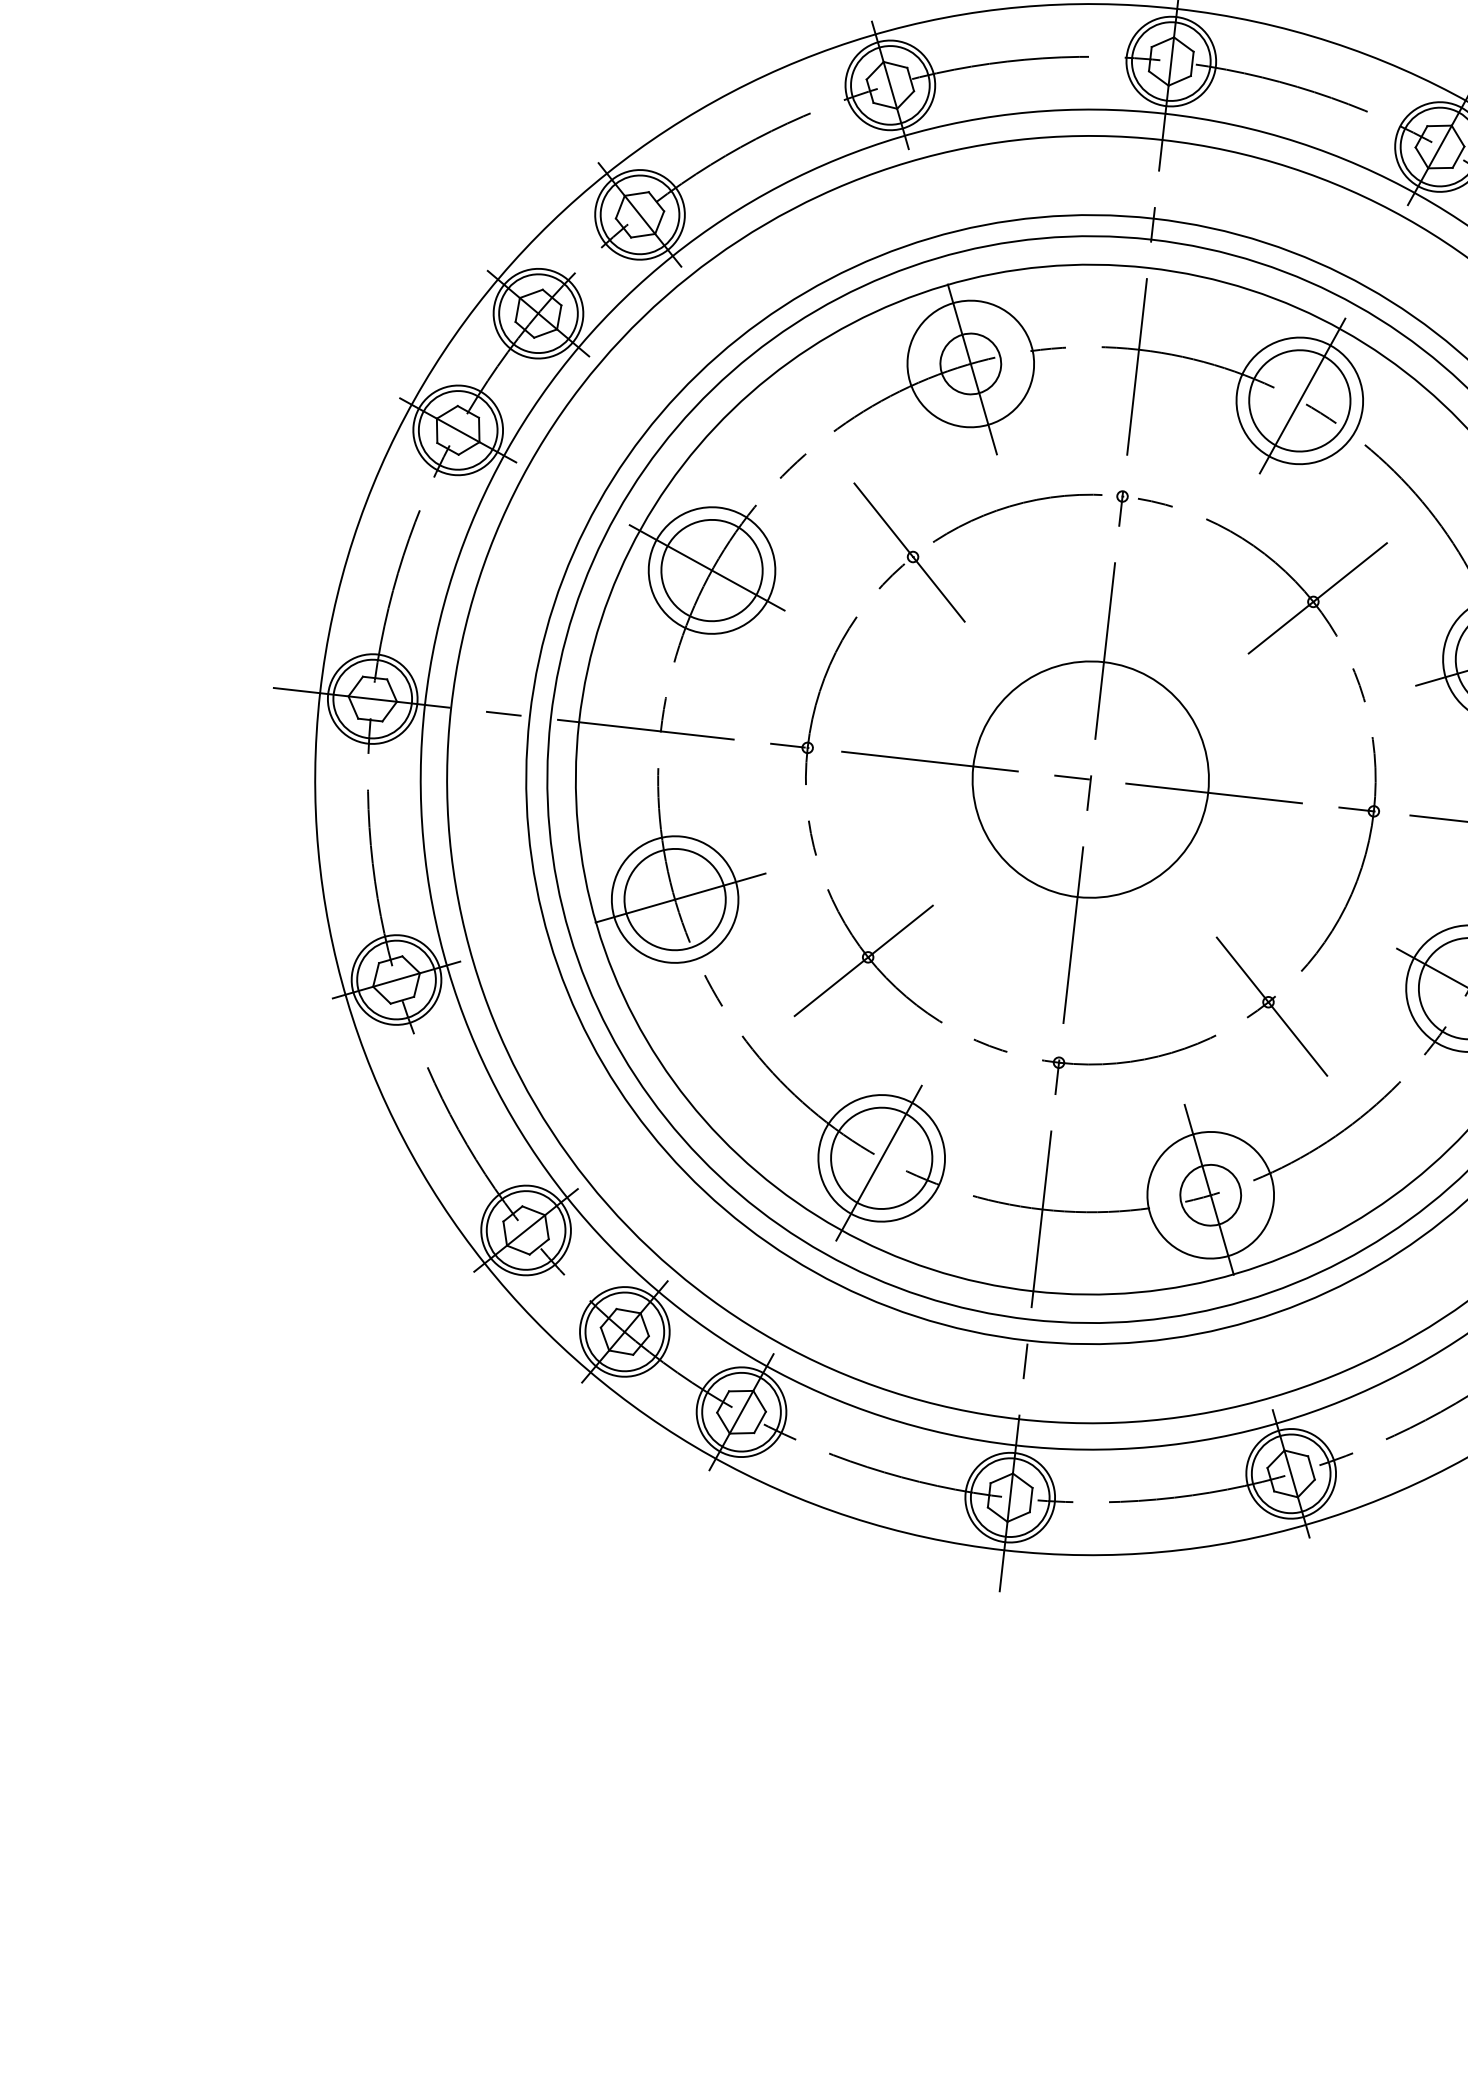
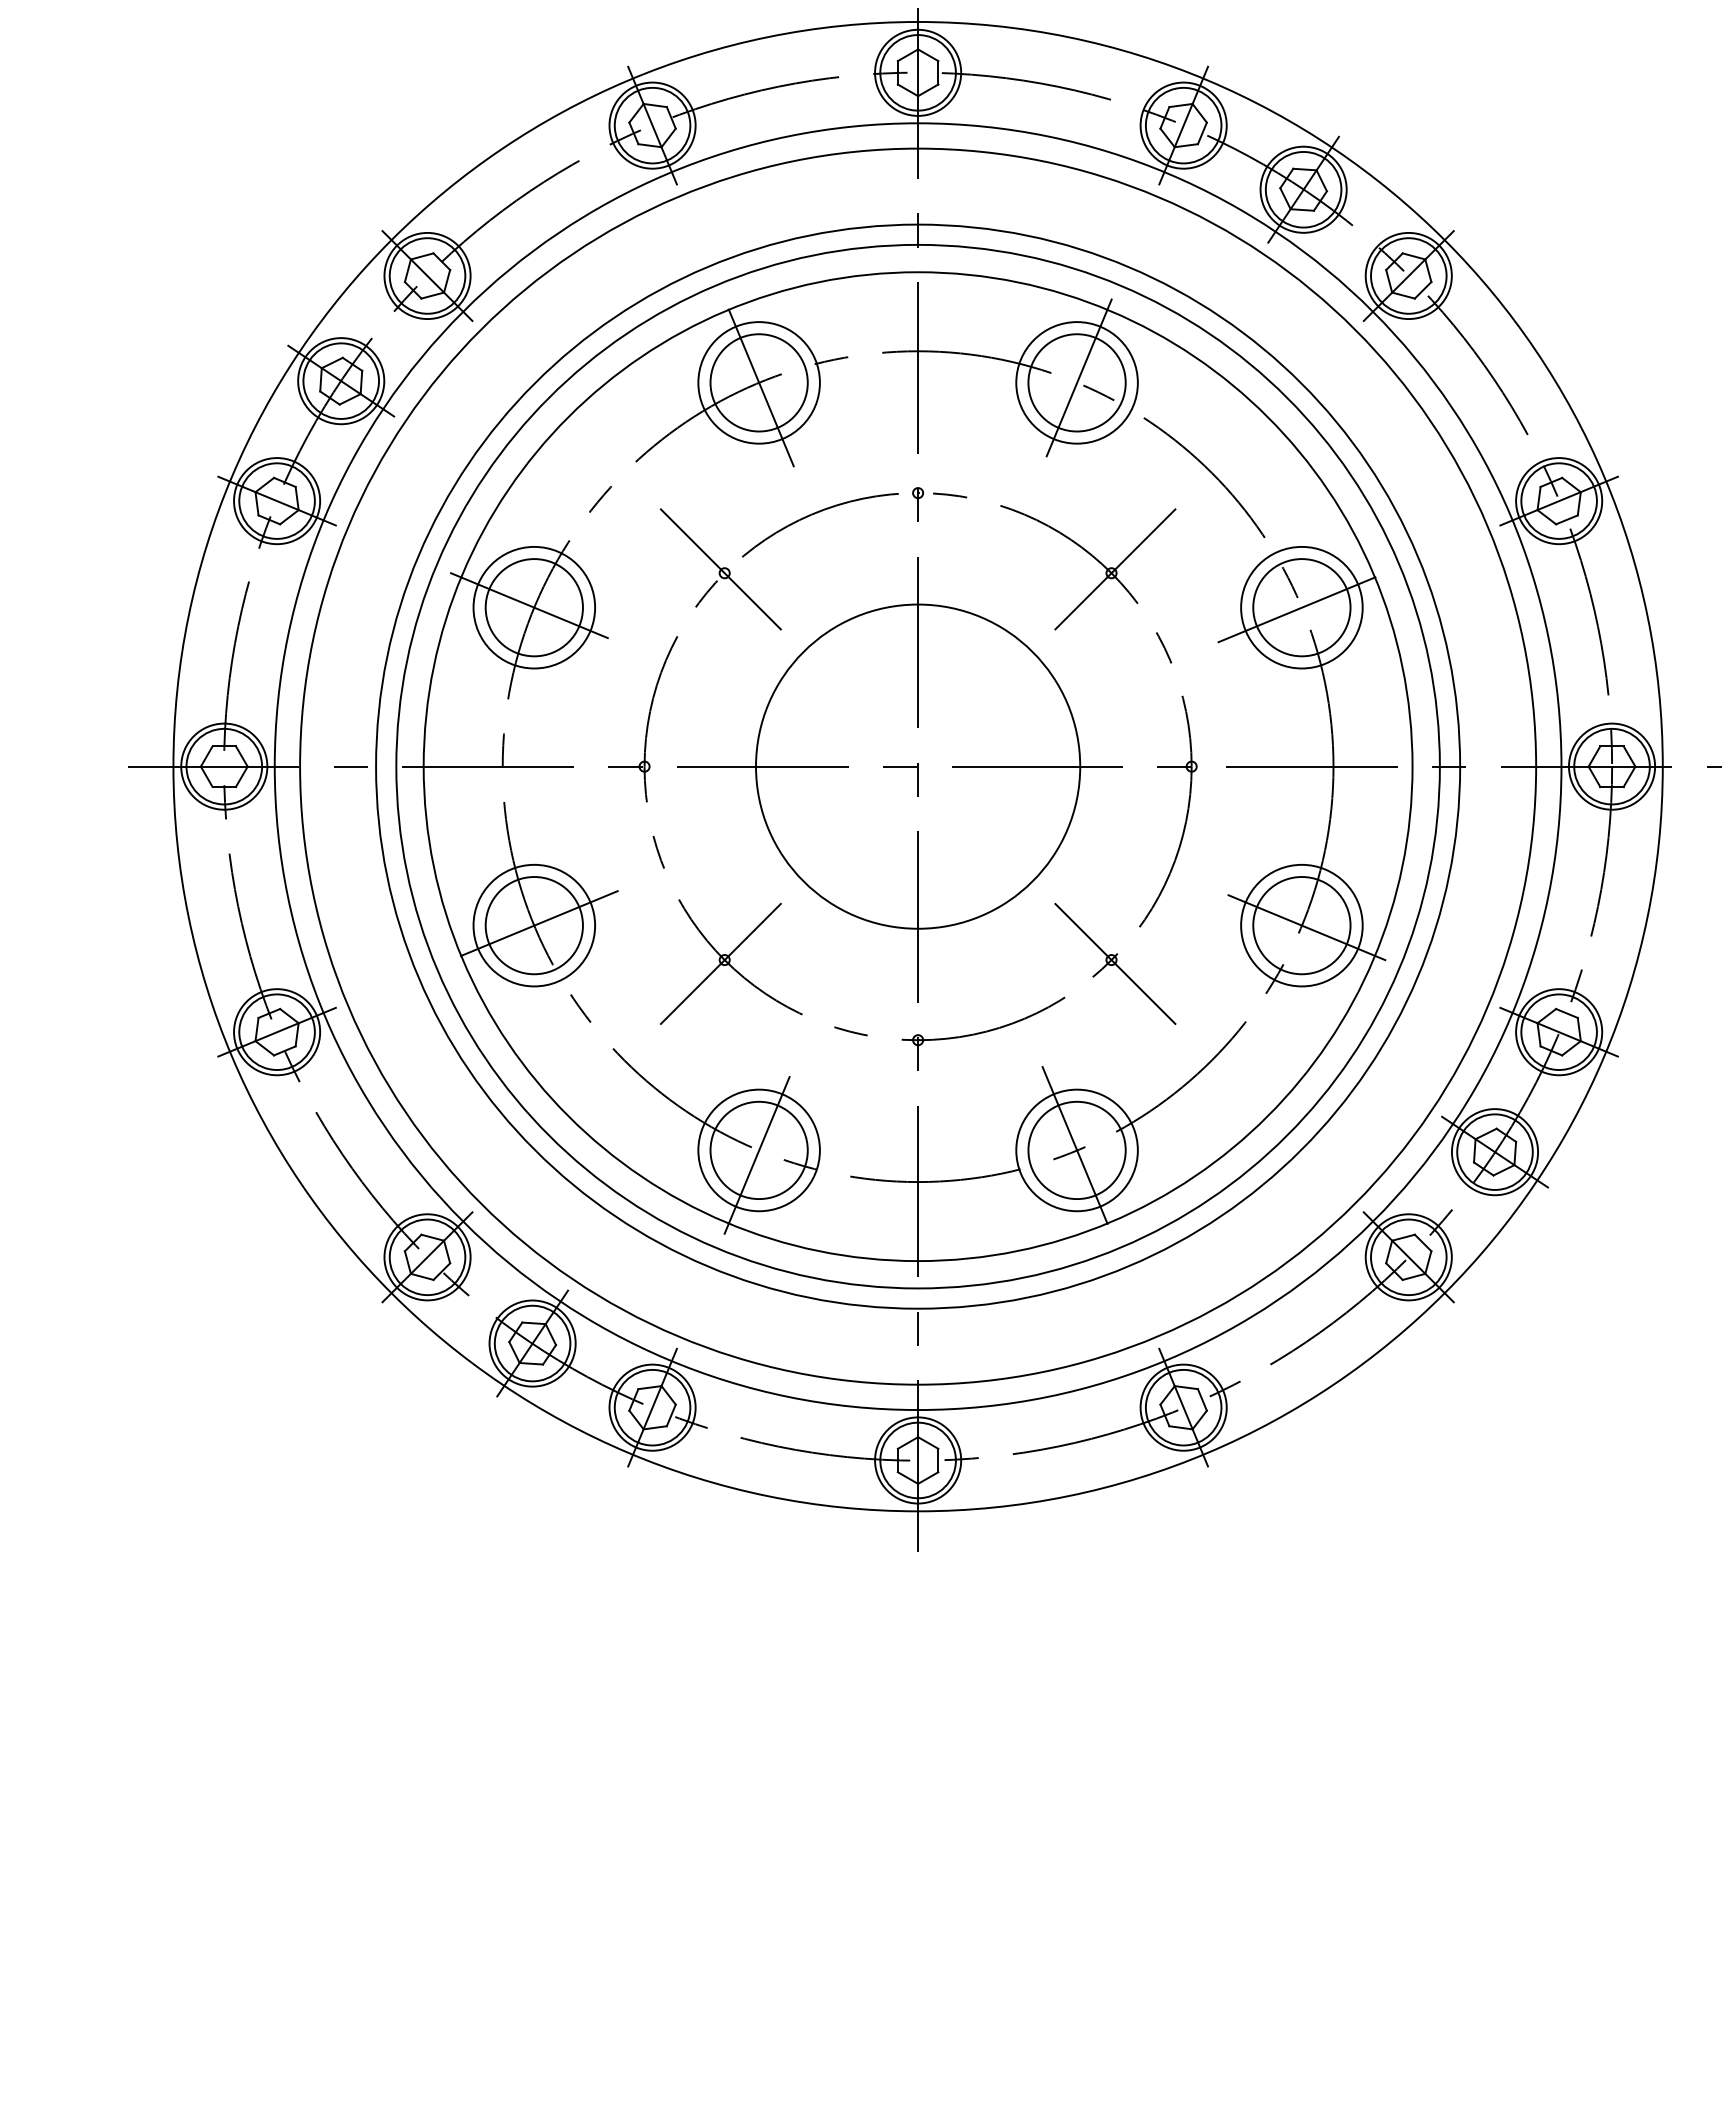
circle: (970, 363) -> (758, 382), size x1.67
circle: (1091, 779) -> (918, 766), size x1.43
circle: (1210, 1195) -> (1076, 1150), size x1.67

